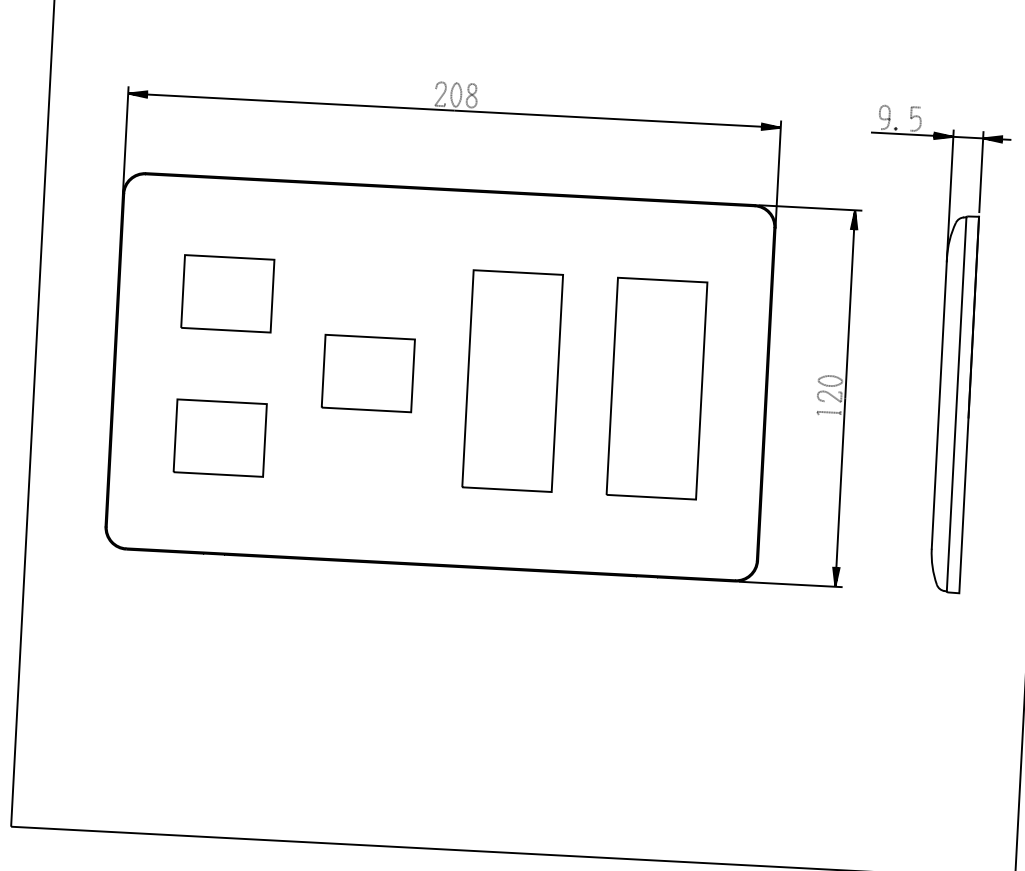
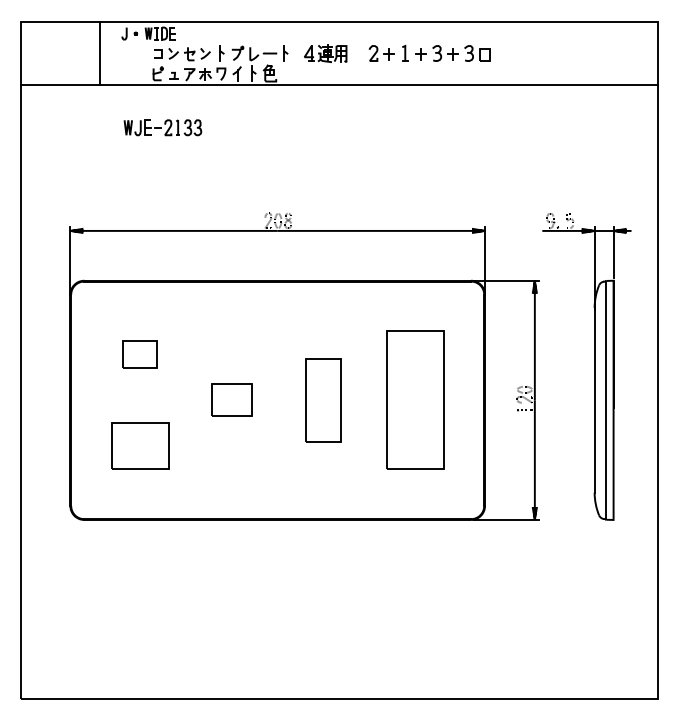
part: (228, 293) -> (140, 354), size x0.6
part: (367, 372) -> (231, 399), size x0.7
part: (512, 379) -> (323, 399), size x0.6

